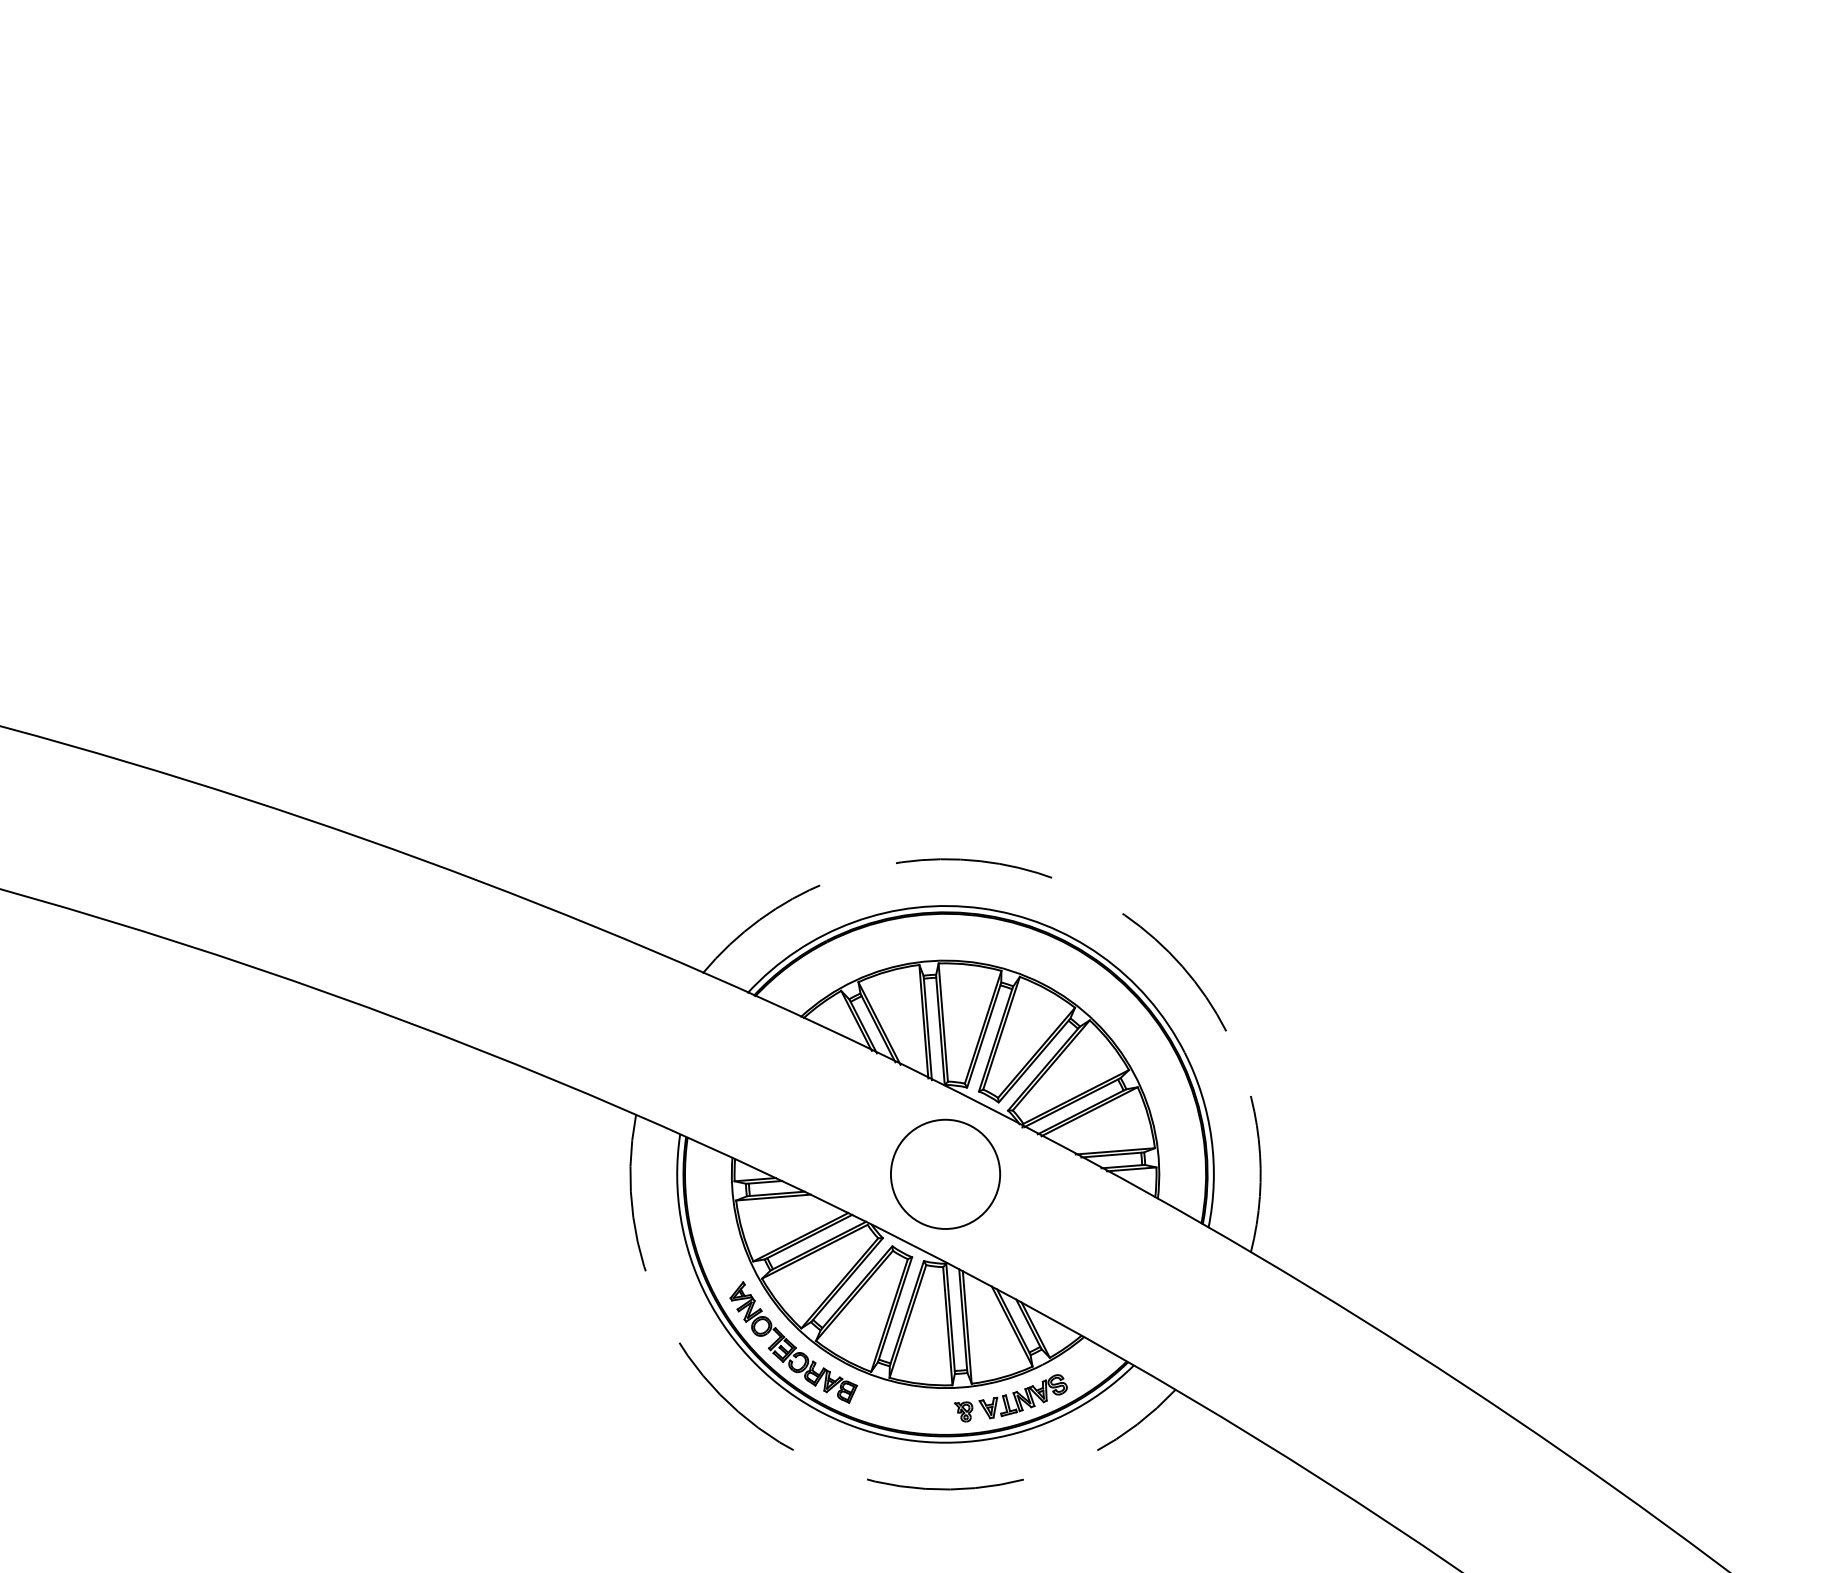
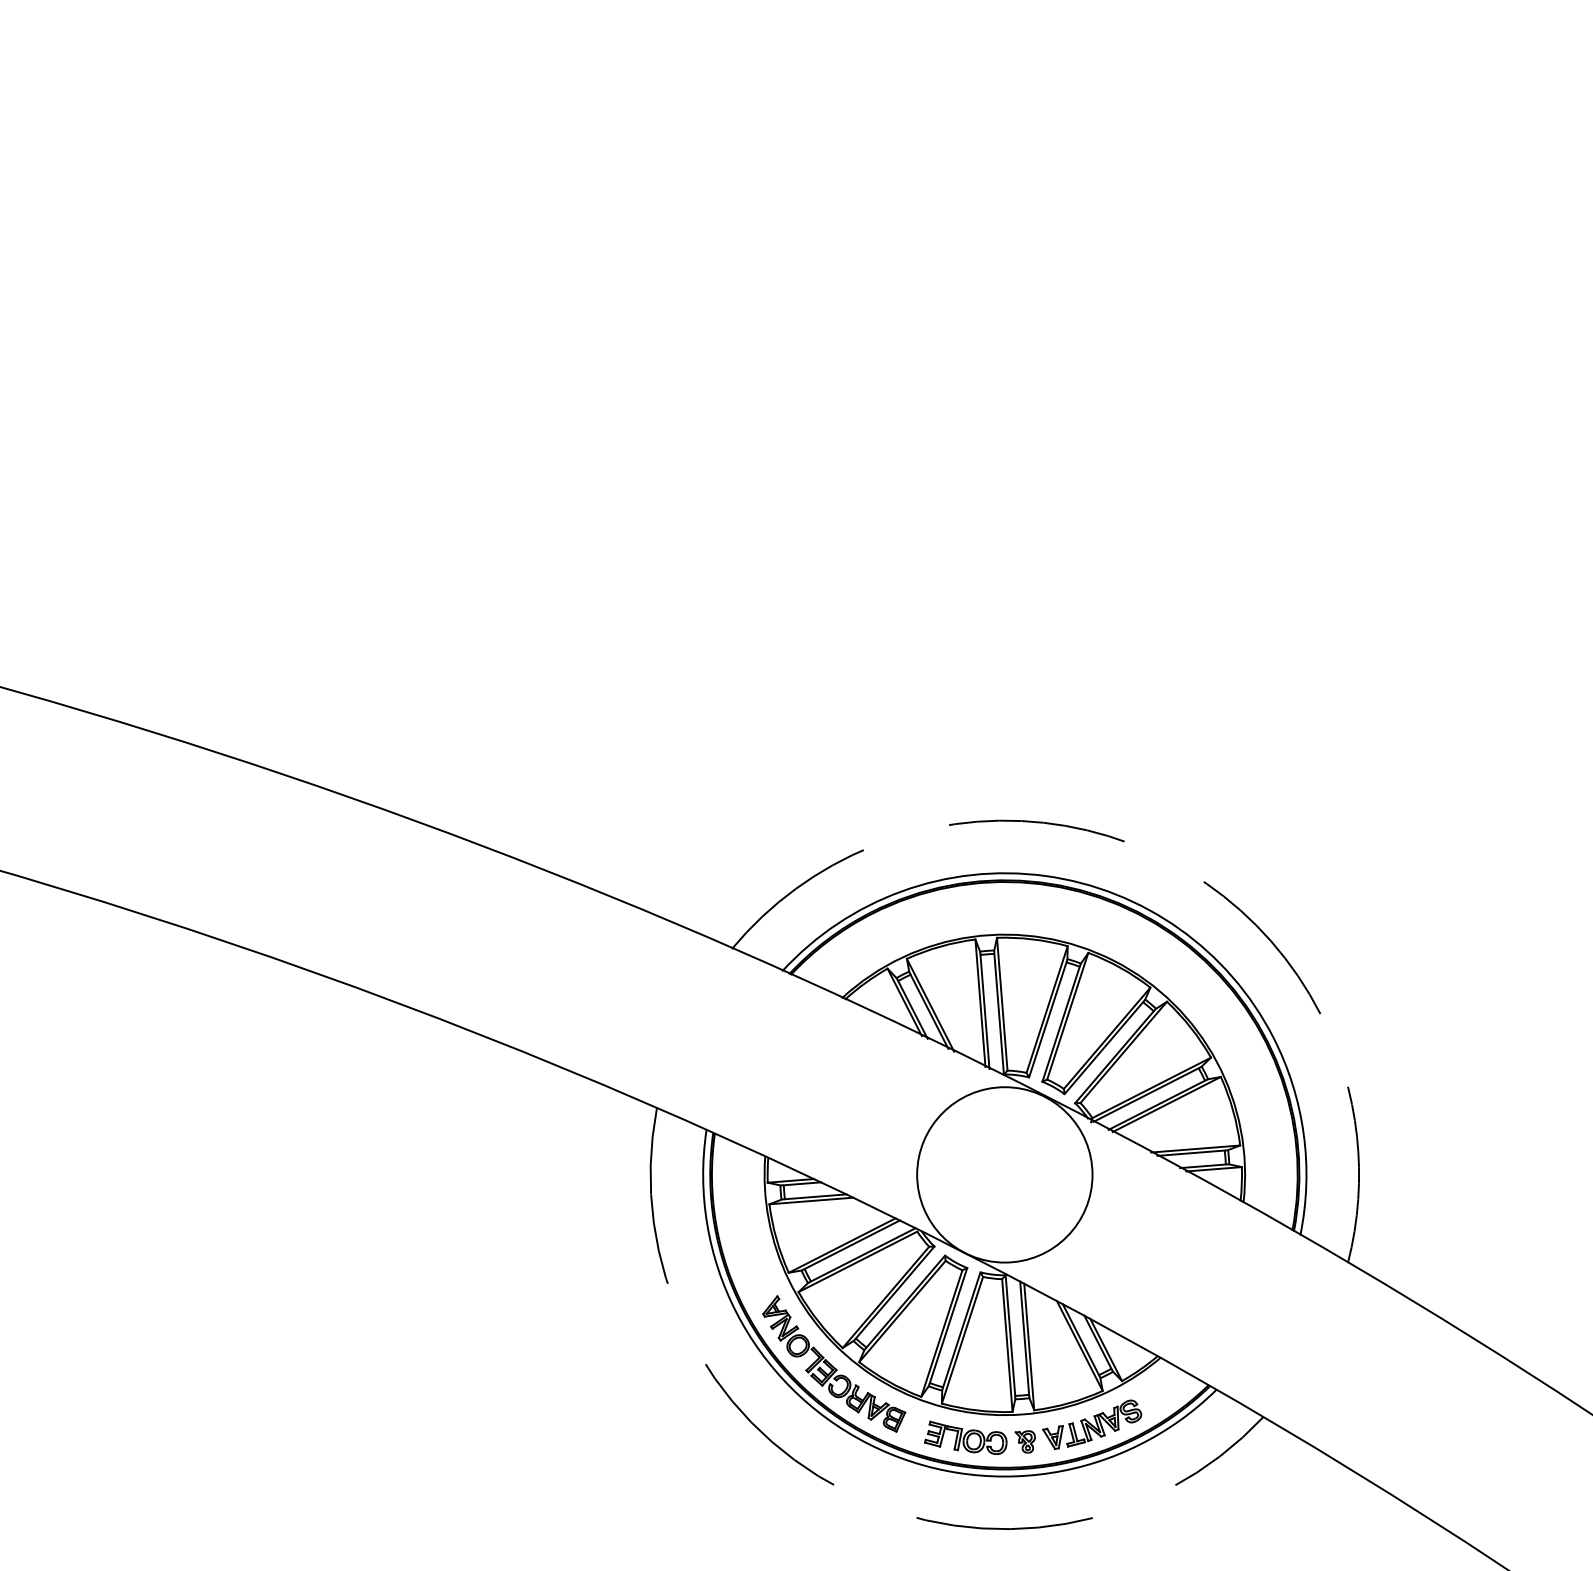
circle: (945, 1174) -> (1004, 1175), size x1.43
part: (910, 1408) -> (965, 1438), added

